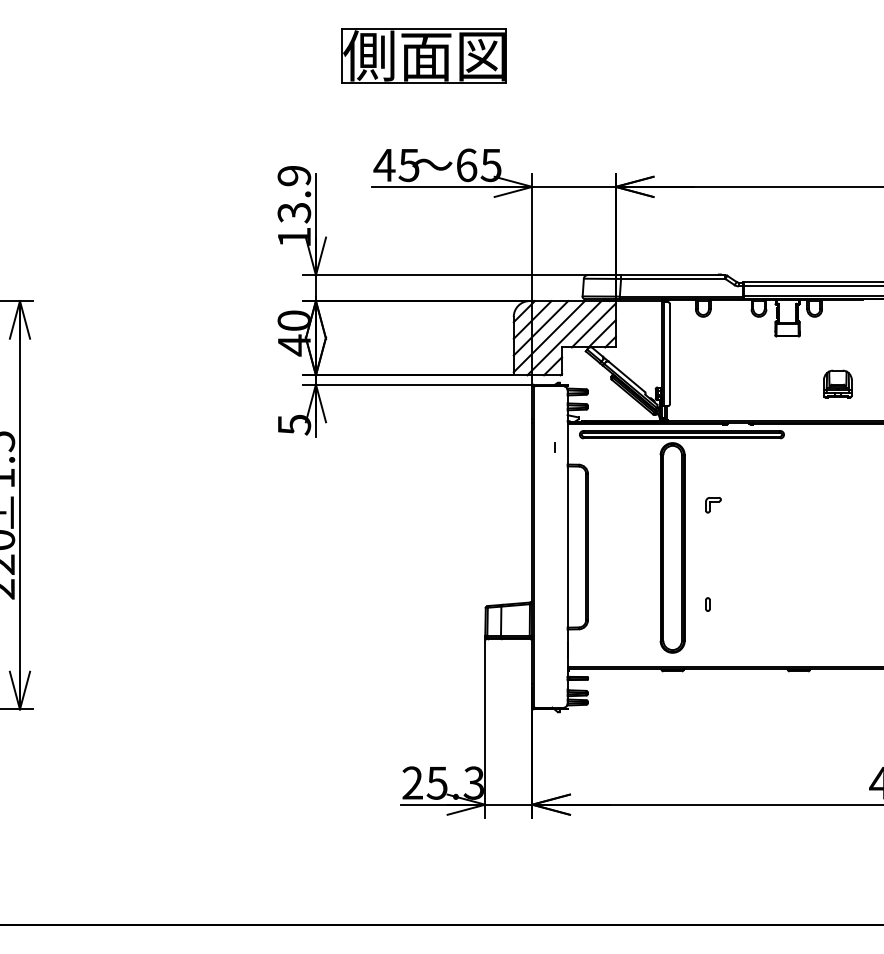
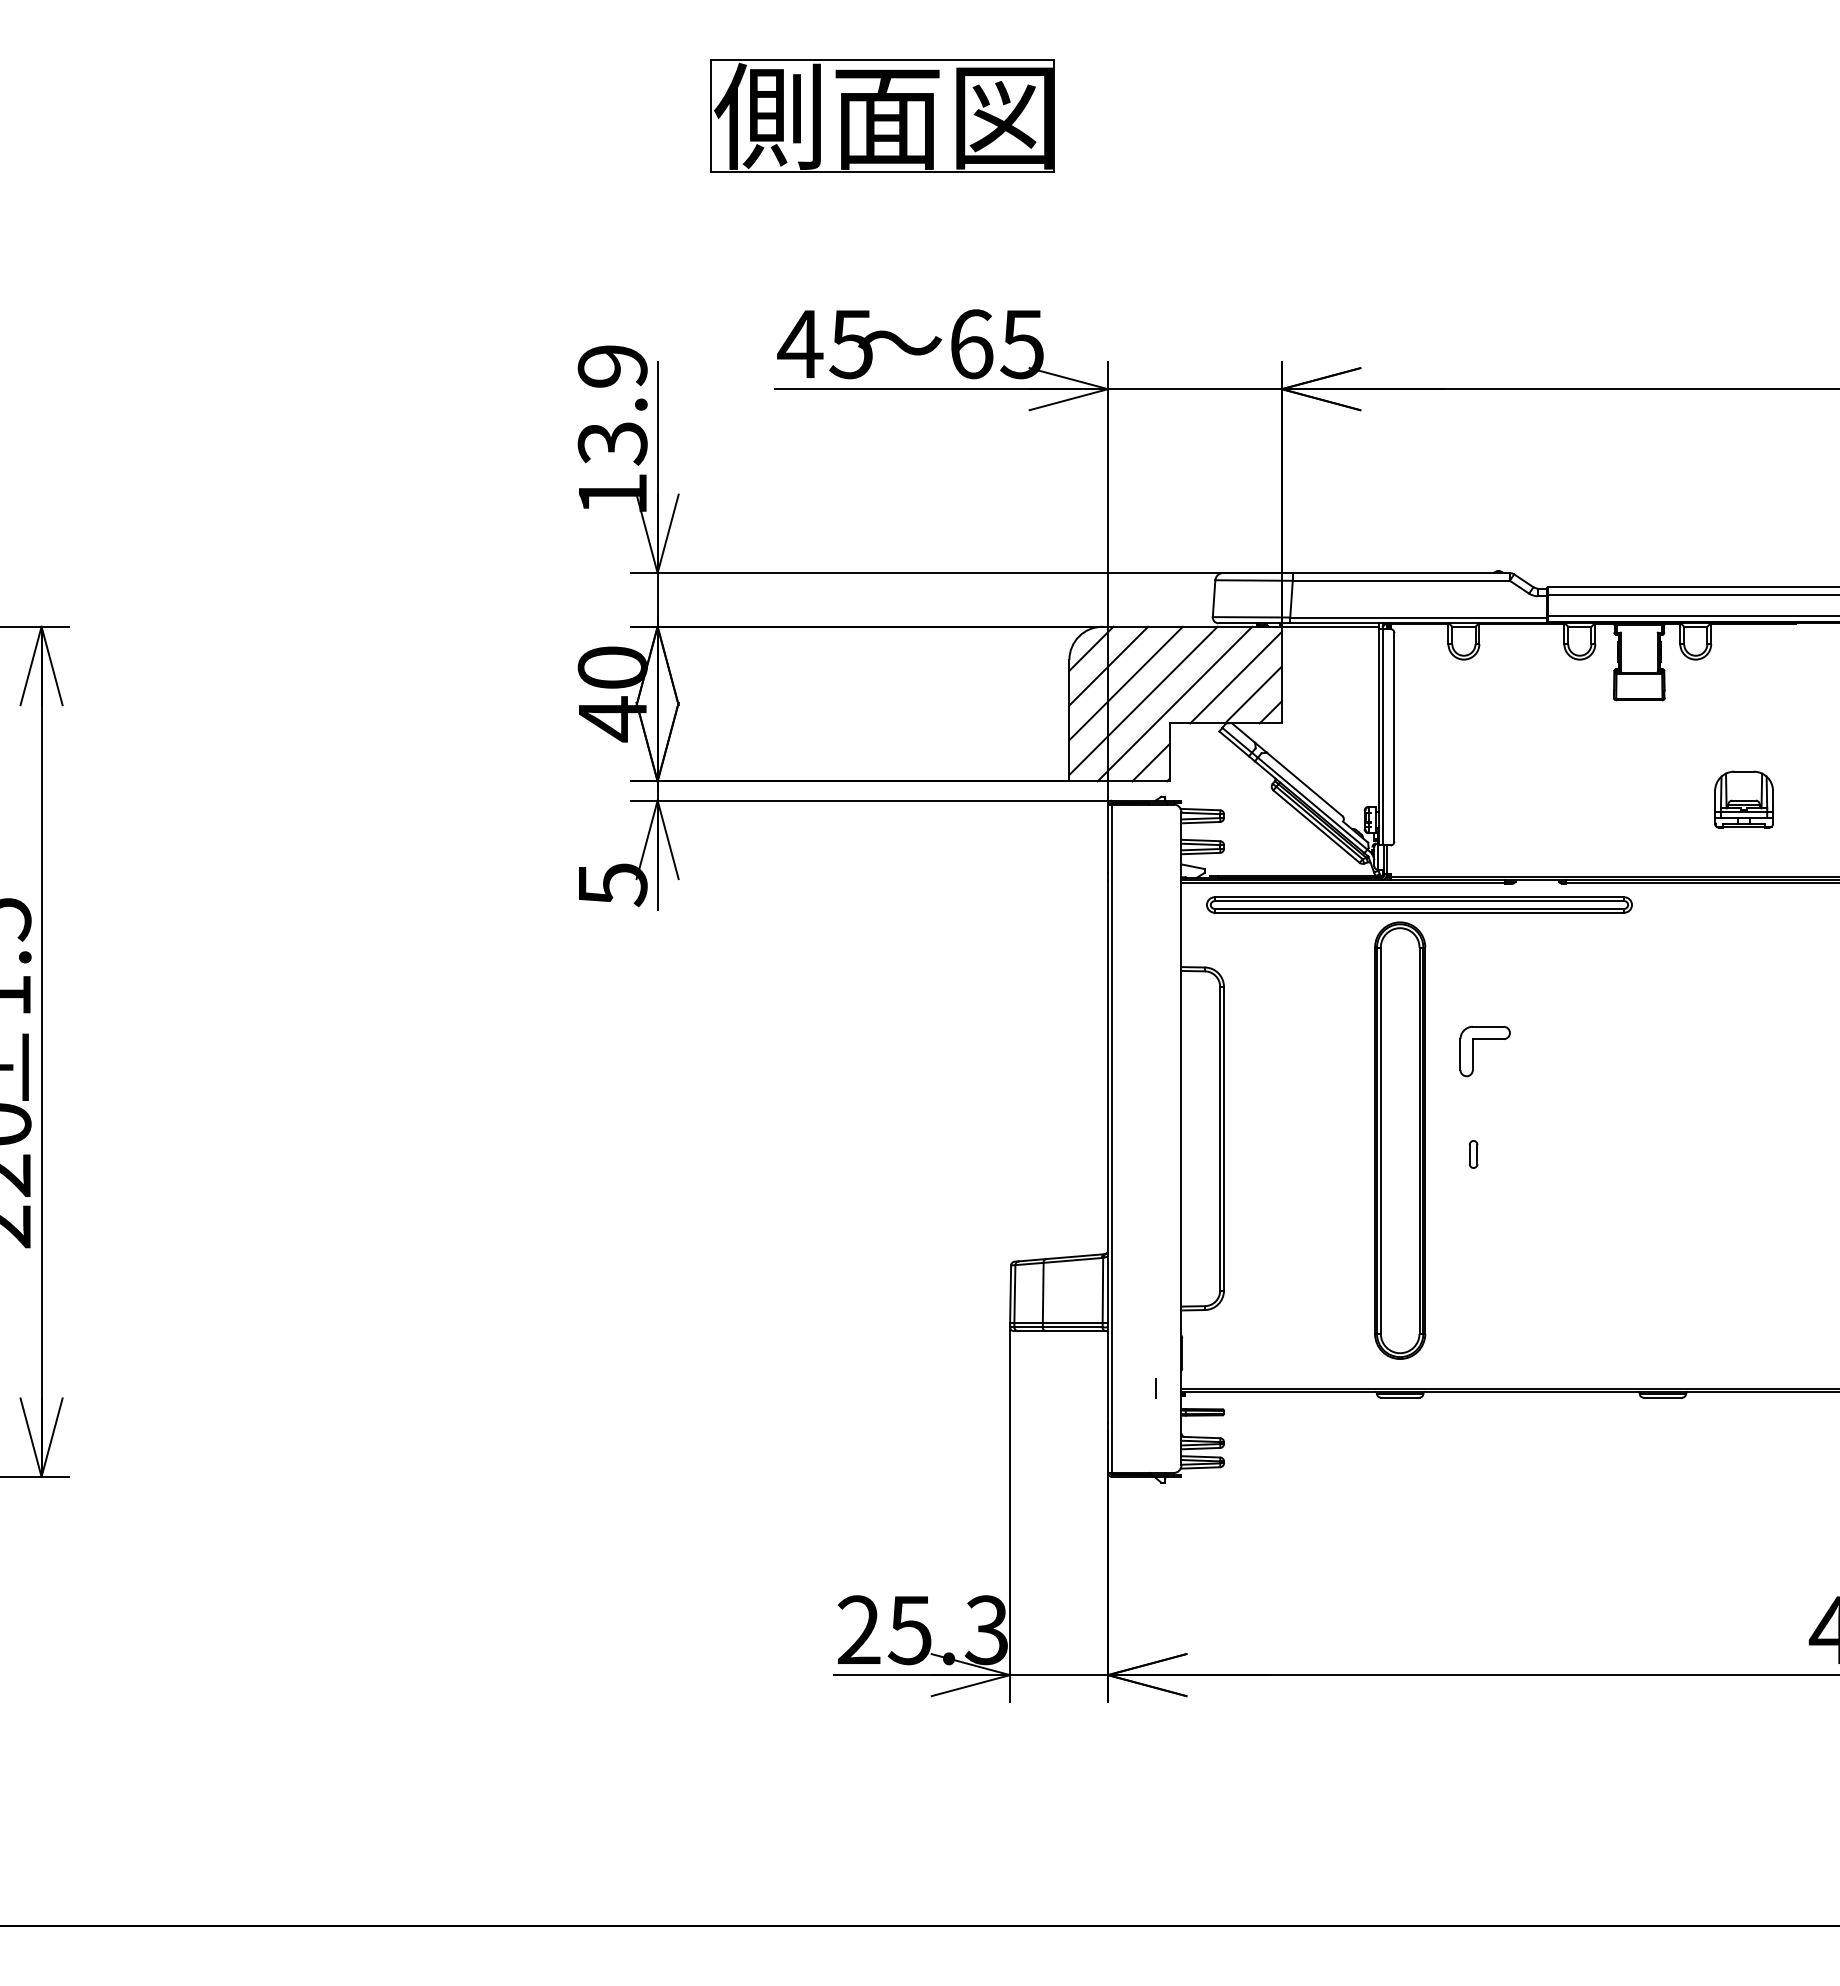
line: (554, 447) -> (1154, 1387), moved
part: (713, 505) -> (1485, 1052), size x1.6
part: (707, 604) -> (1472, 1154), moved

